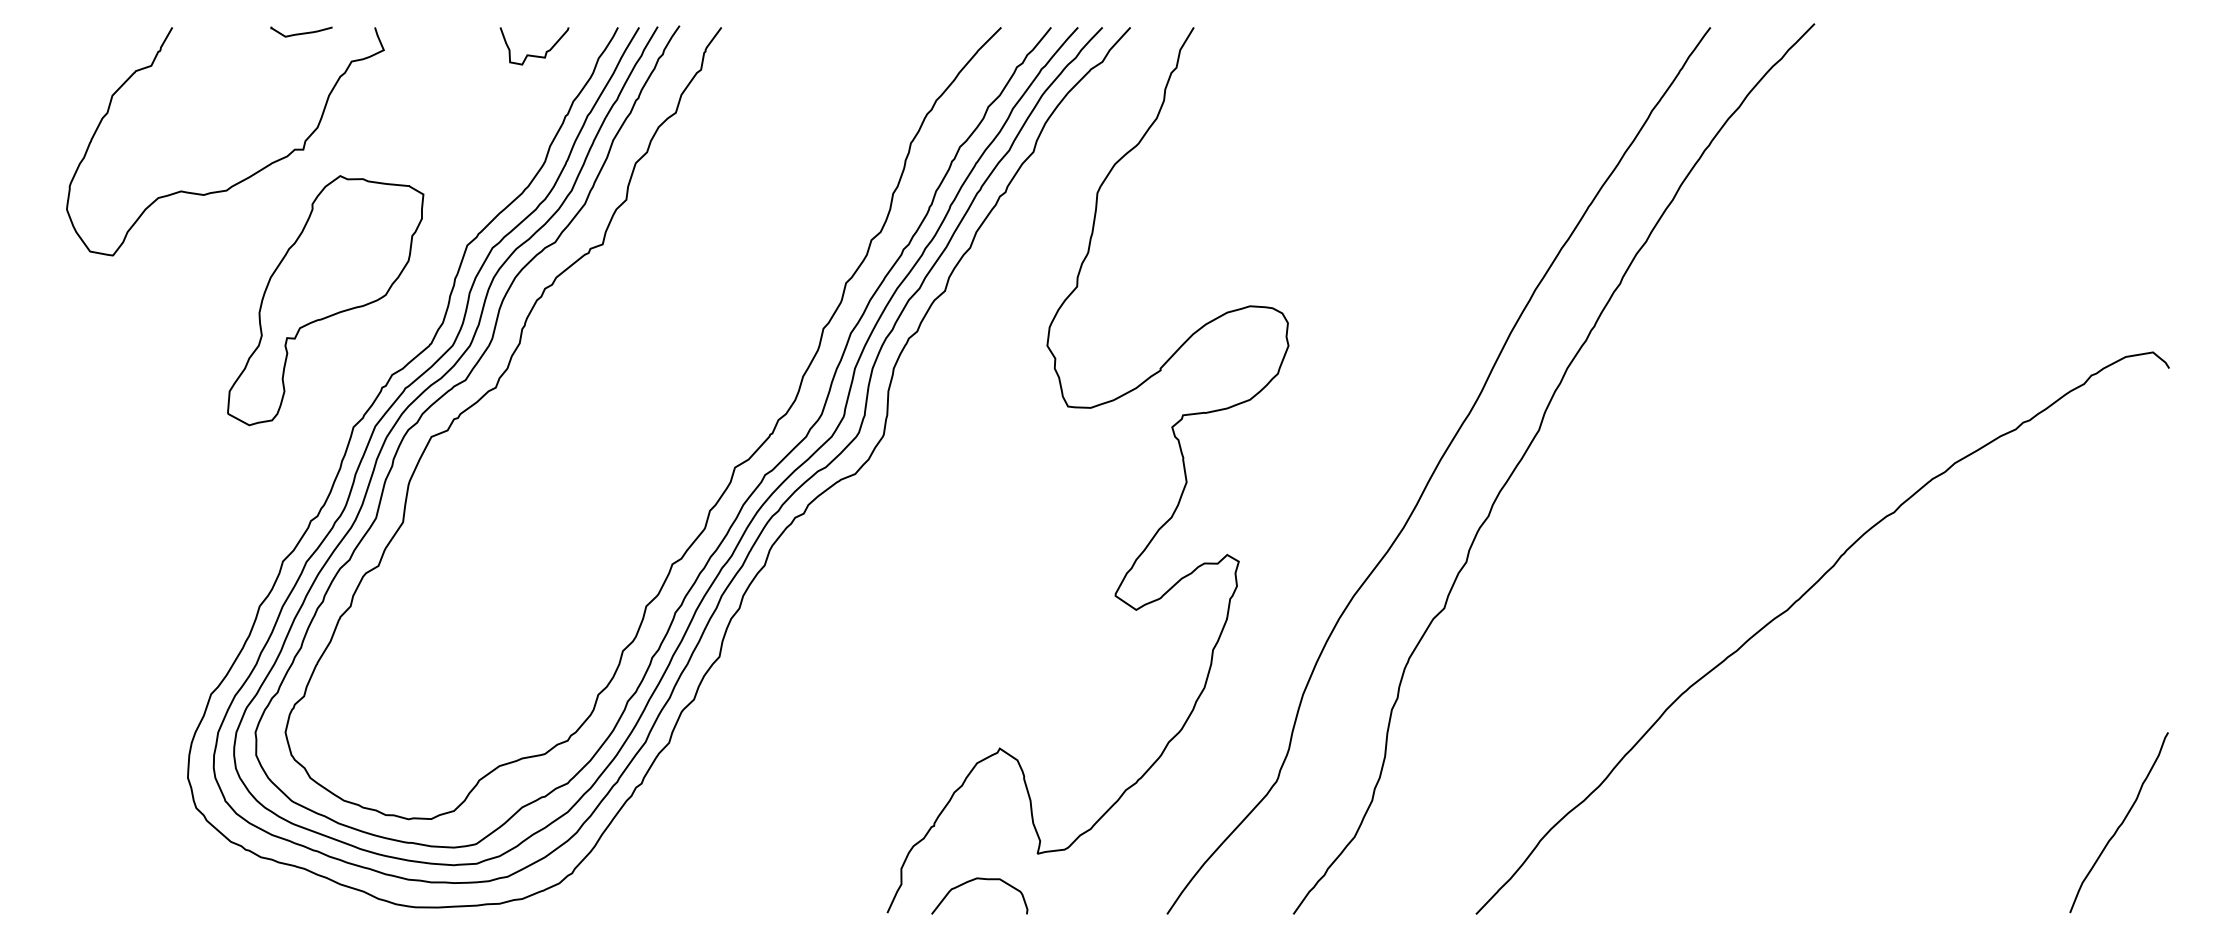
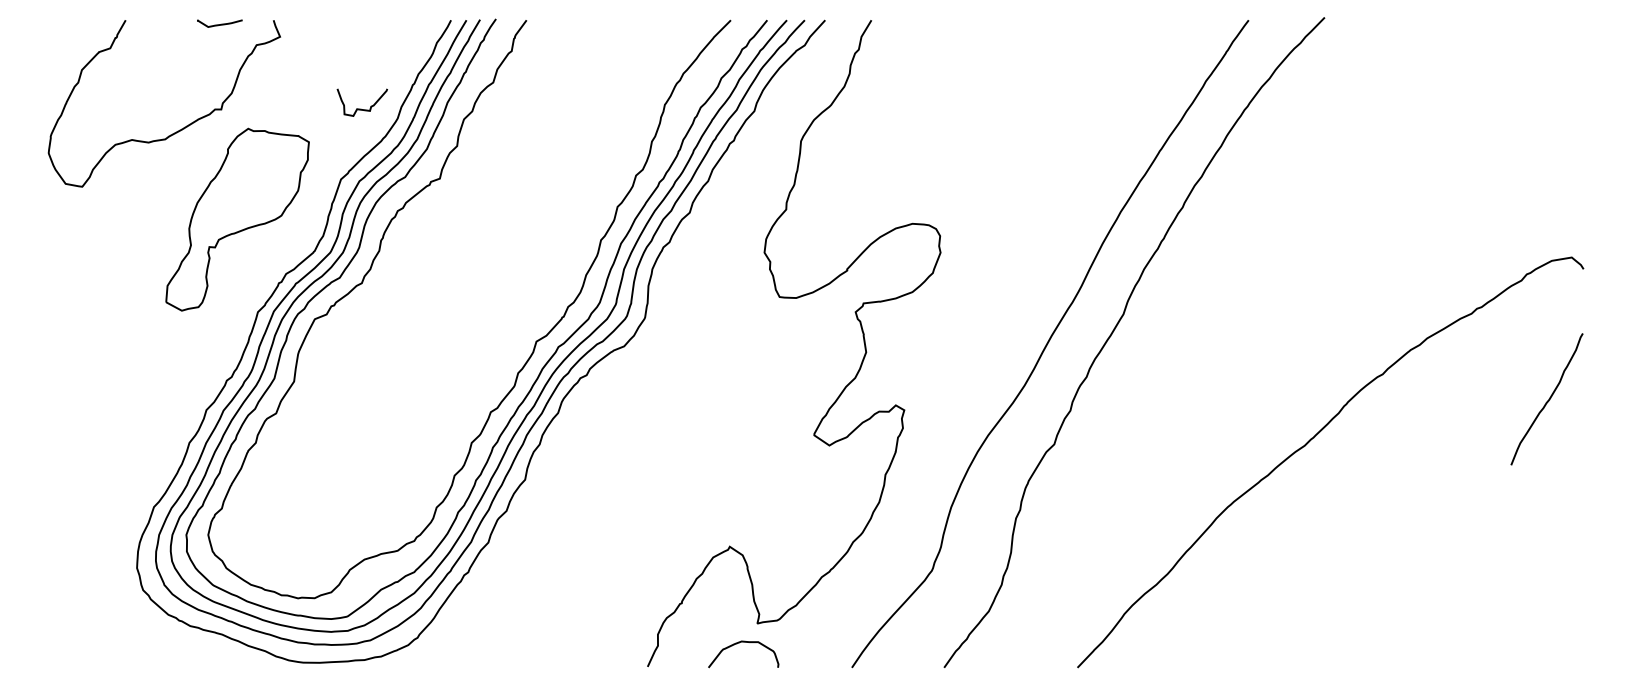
curve: (530, 54) -> (359, 108), moved
curve: (2120, 823) -> (1548, 399), moved
curve: (974, 880) -> (739, 643), moved

